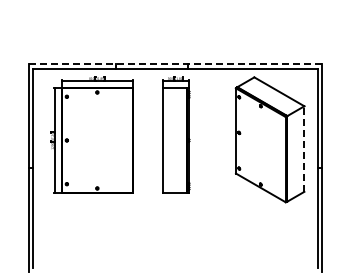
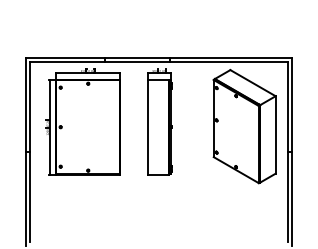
line: (175, 64) -> (159, 58), dashed -> solid
line: (304, 149) -> (275, 135), dashed -> solid

